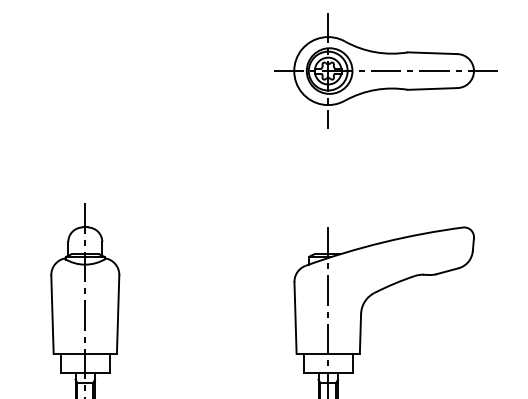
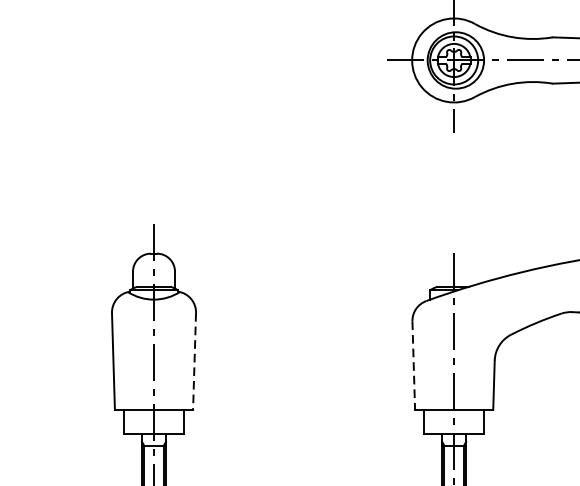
line: (118, 315) -> (195, 362), solid -> dashed
line: (295, 318) -> (413, 366), solid -> dashed

